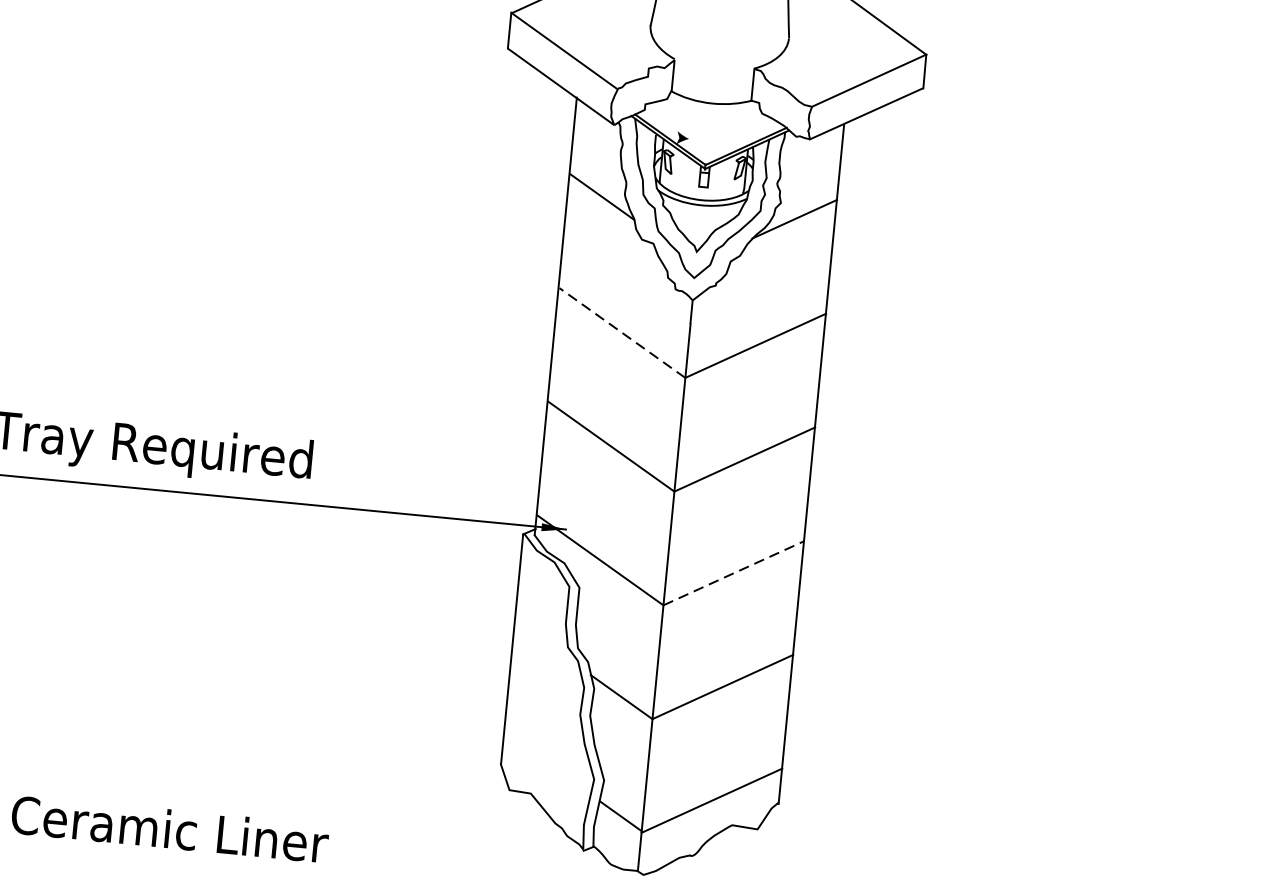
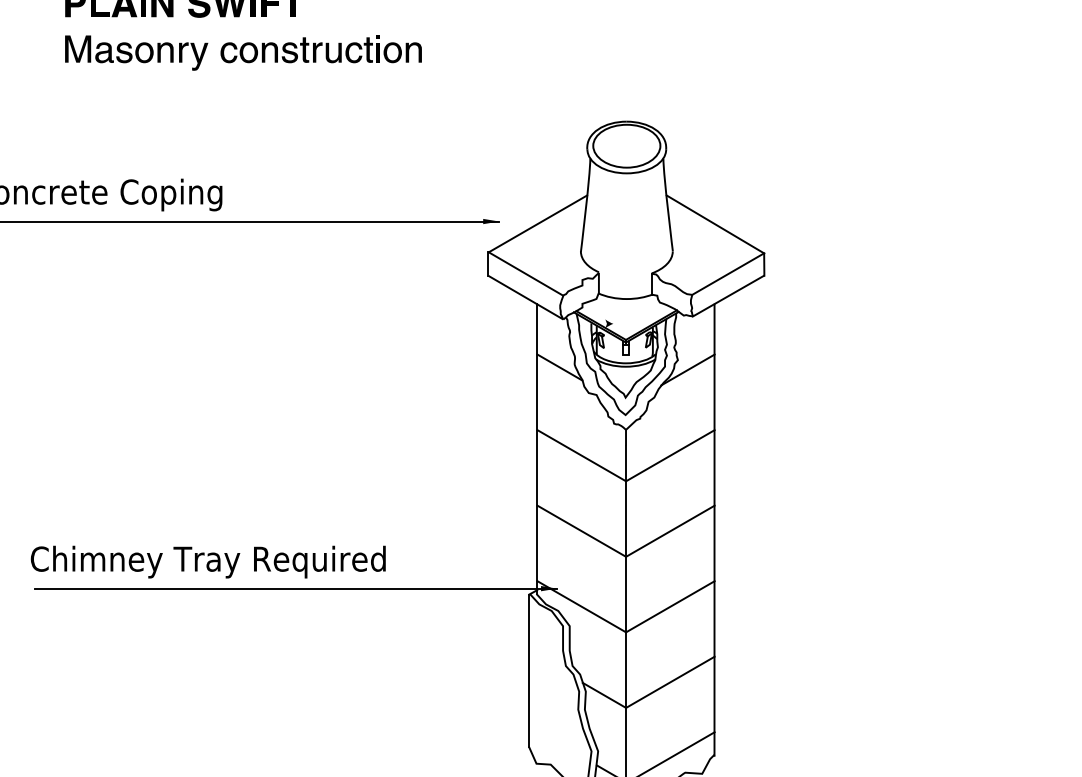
line: (621, 332) -> (581, 455), dashed -> solid
line: (734, 572) -> (670, 606), dashed -> solid

